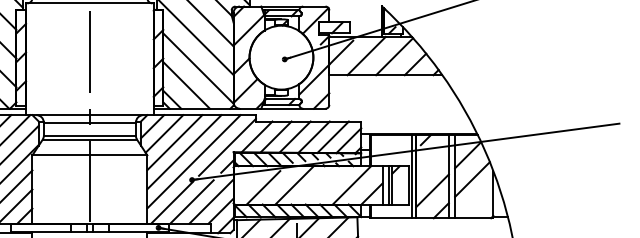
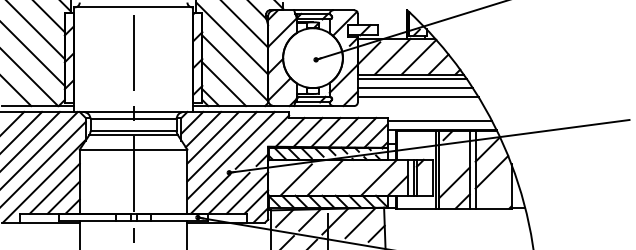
line: (386, 80) -> (411, 79), added
line: (389, 90) -> (414, 88), added
line: (393, 99) -> (417, 97), added
line: (416, 124) -> (439, 120), added

